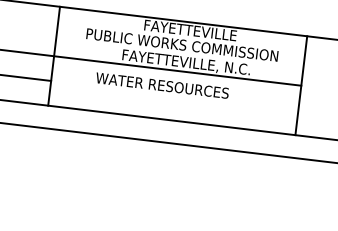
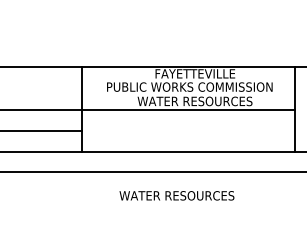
text: (185, 62) -> (194, 101), FAYETTEVILLE, N.C. -> WATER RESOURCES
text: (161, 85) -> (176, 195), moved

